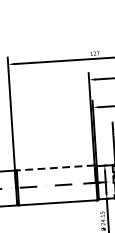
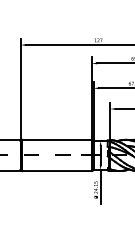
line: (55, 167) -> (56, 139), dashed -> solid

